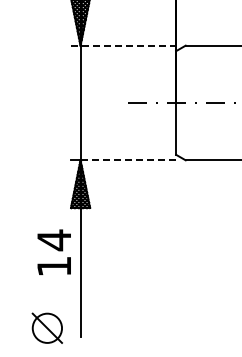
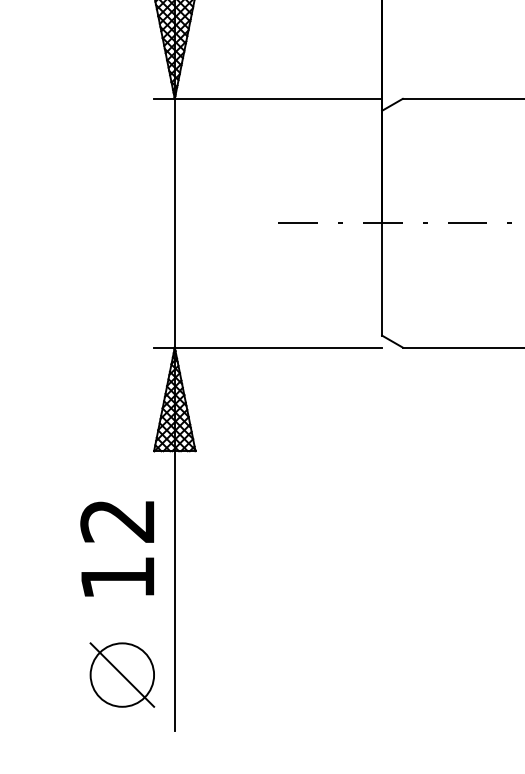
line: (123, 45) -> (267, 98), dashed -> solid
line: (128, 160) -> (278, 347), dashed -> solid
text: (53, 240) -> (116, 521), 14 -> 12
part: (46, 327) -> (120, 673), moved

